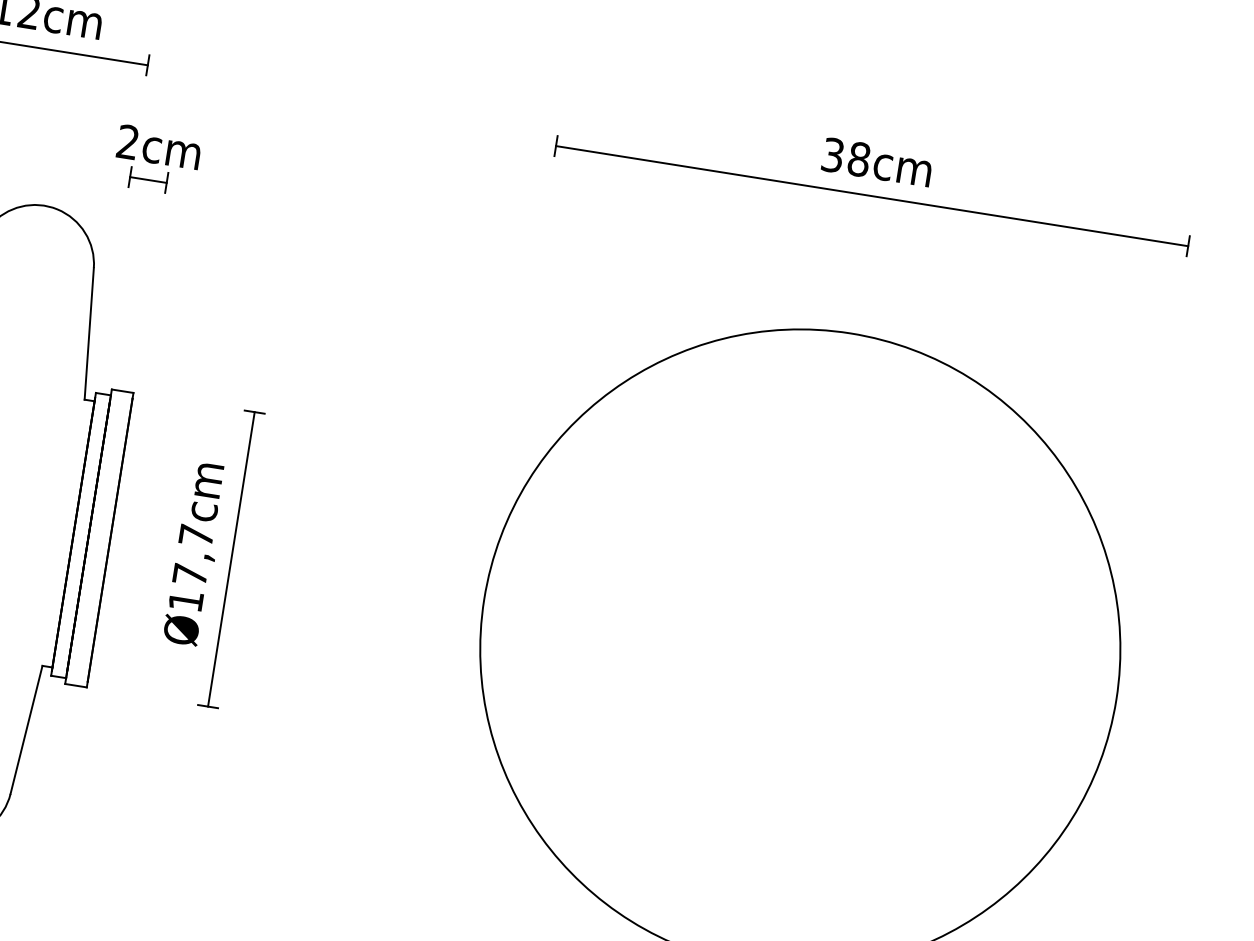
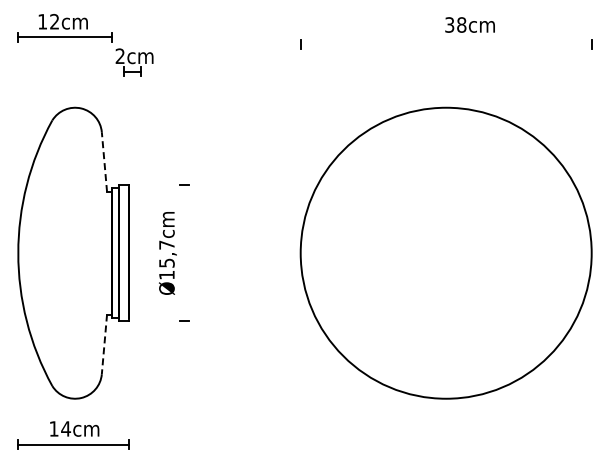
part: (156, 160) -> (134, 62), moved
text: (876, 160) -> (469, 24), moved
line: (870, 195) -> (445, 44), removed
line: (89, 334) -> (104, 162), solid -> dashed
line: (231, 559) -> (184, 253), removed
text: (189, 573) -> (166, 262), Ø17,7cm -> Ø15,7cm
line: (26, 730) -> (104, 344), solid -> dashed

